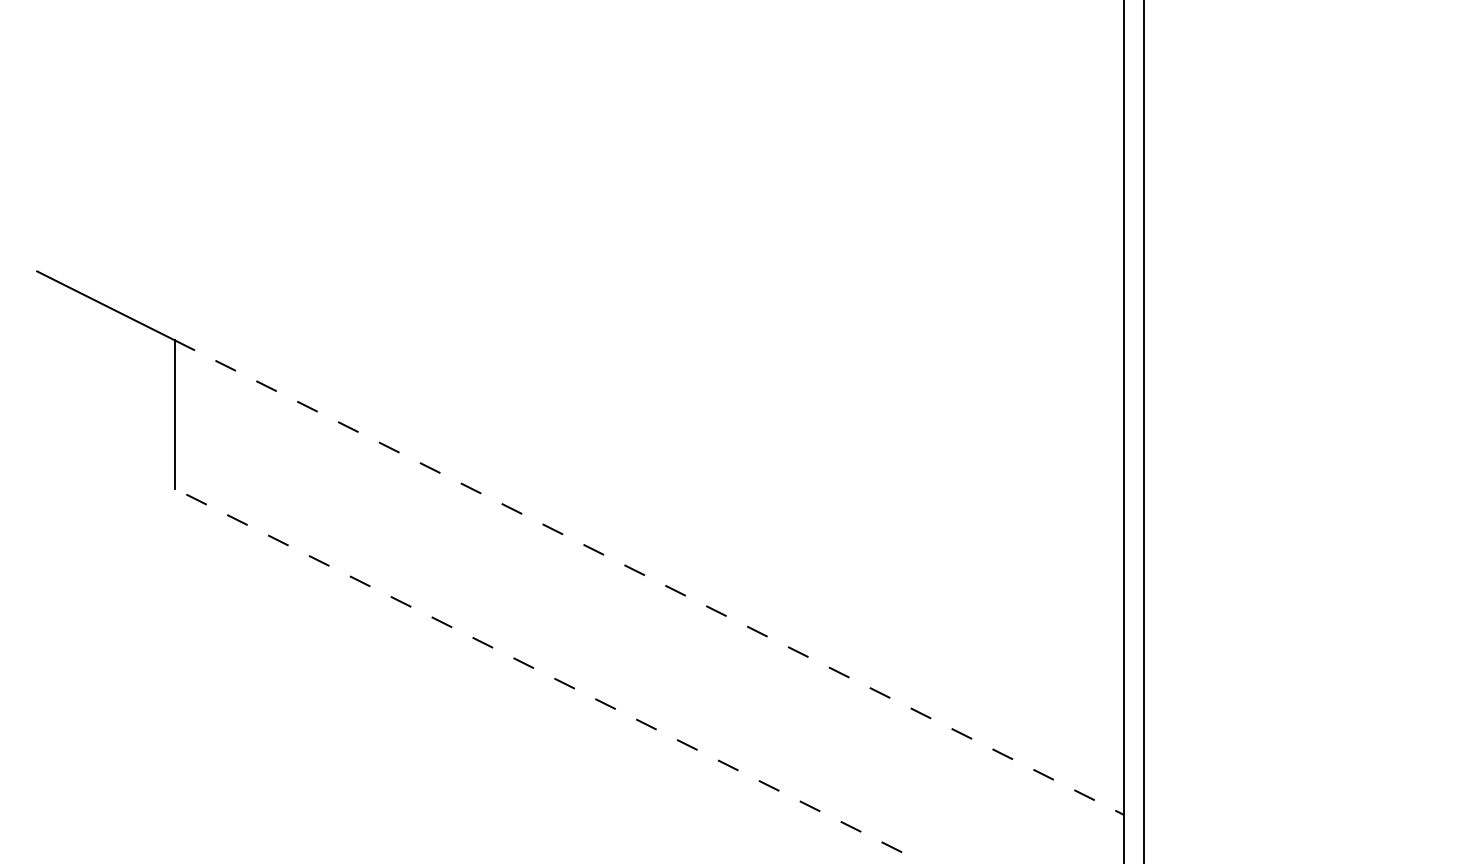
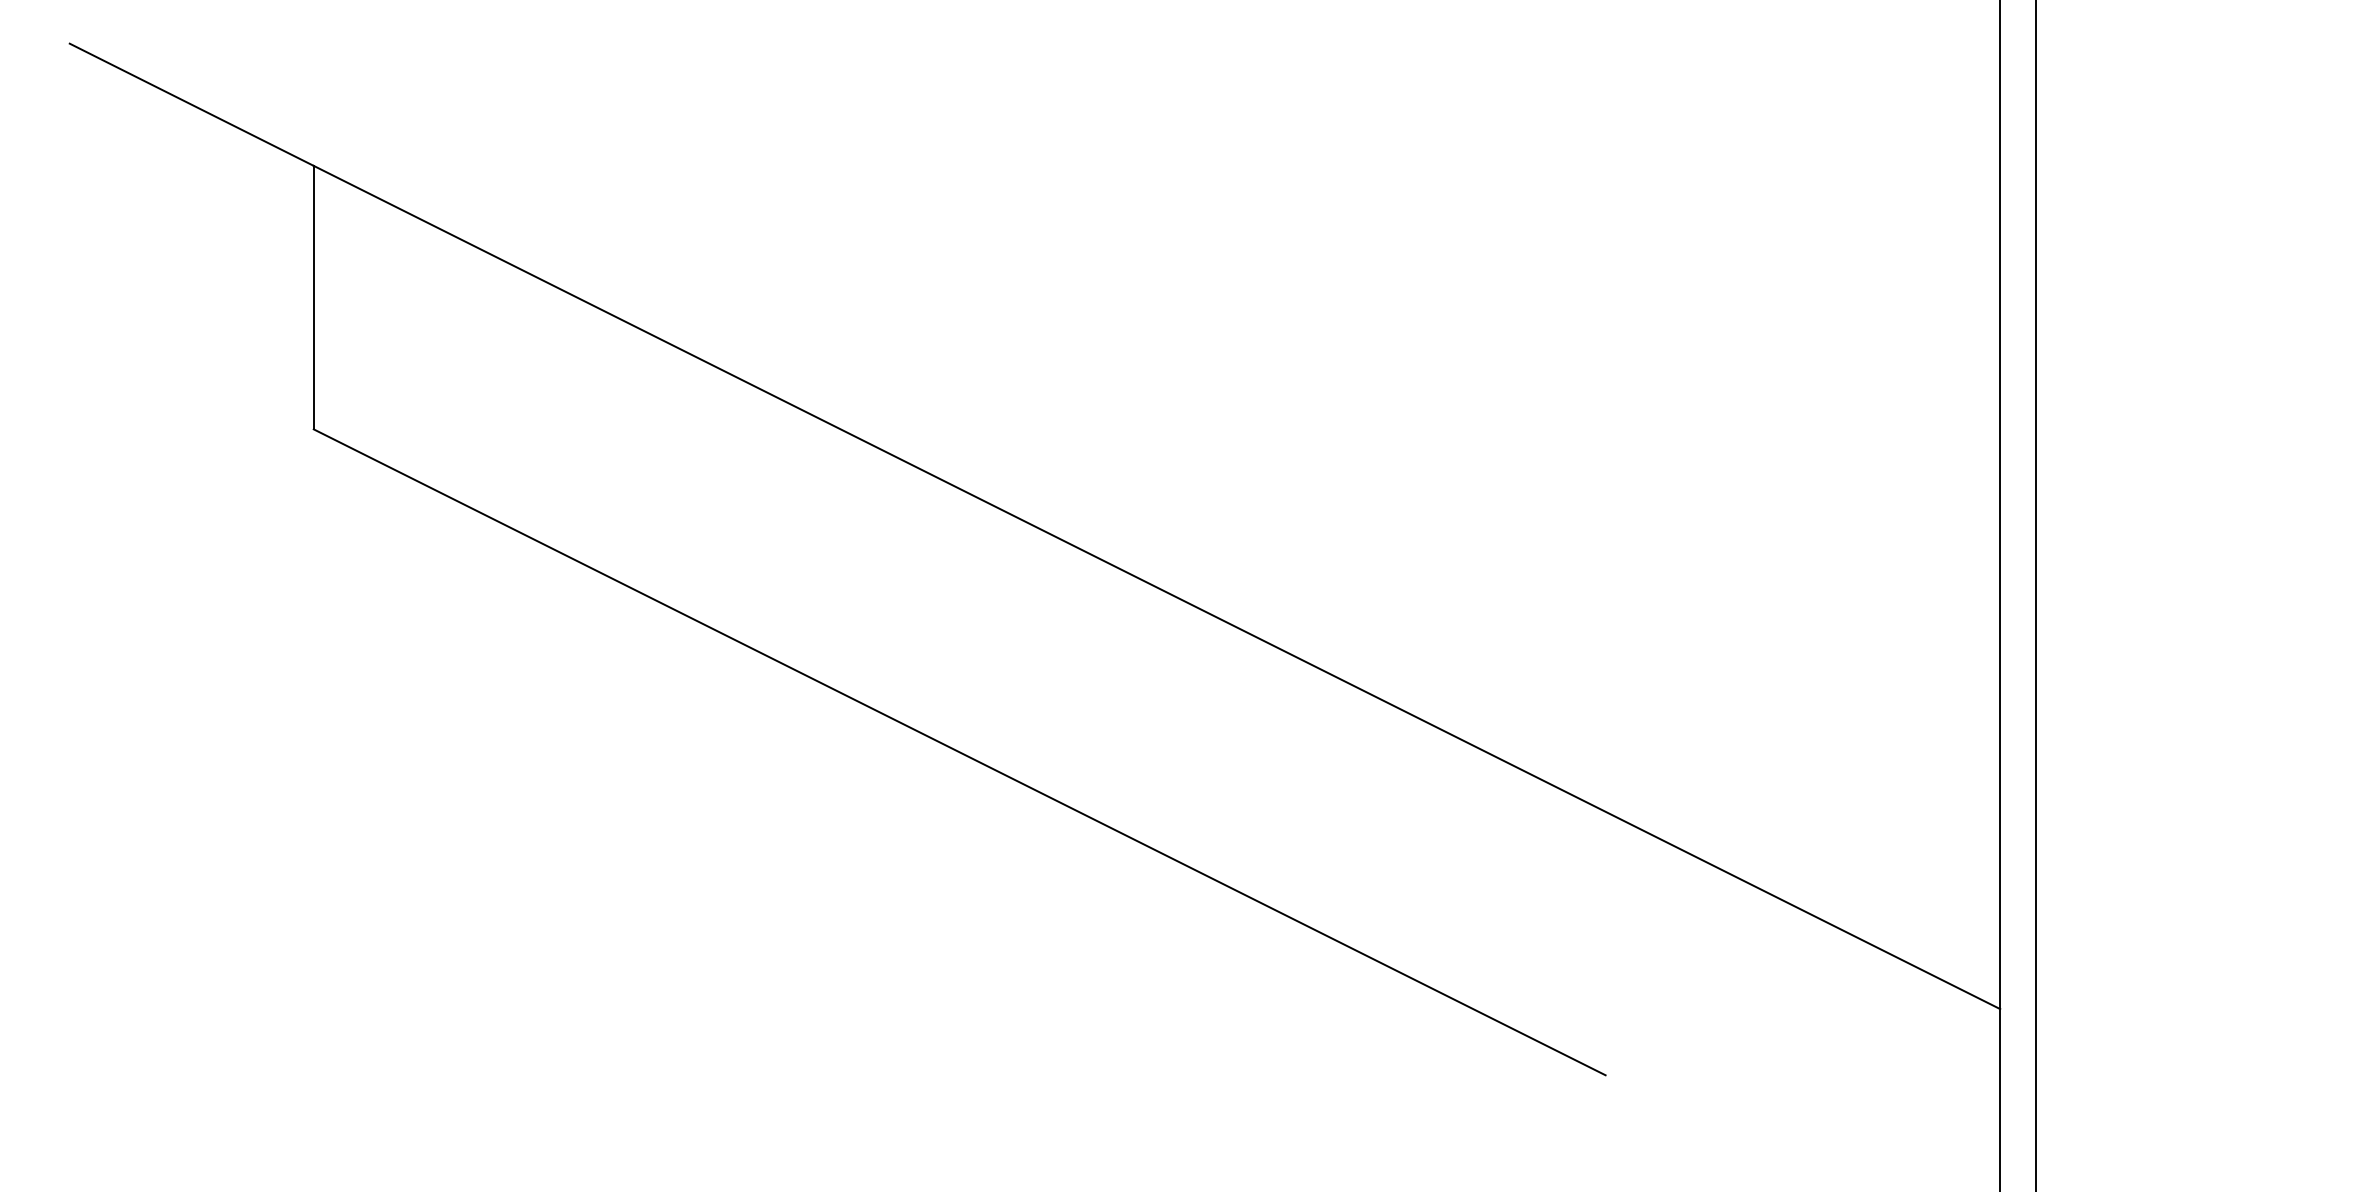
line: (649, 577) -> (1157, 587), dashed -> solid
line: (538, 670) -> (960, 752), dashed -> solid

